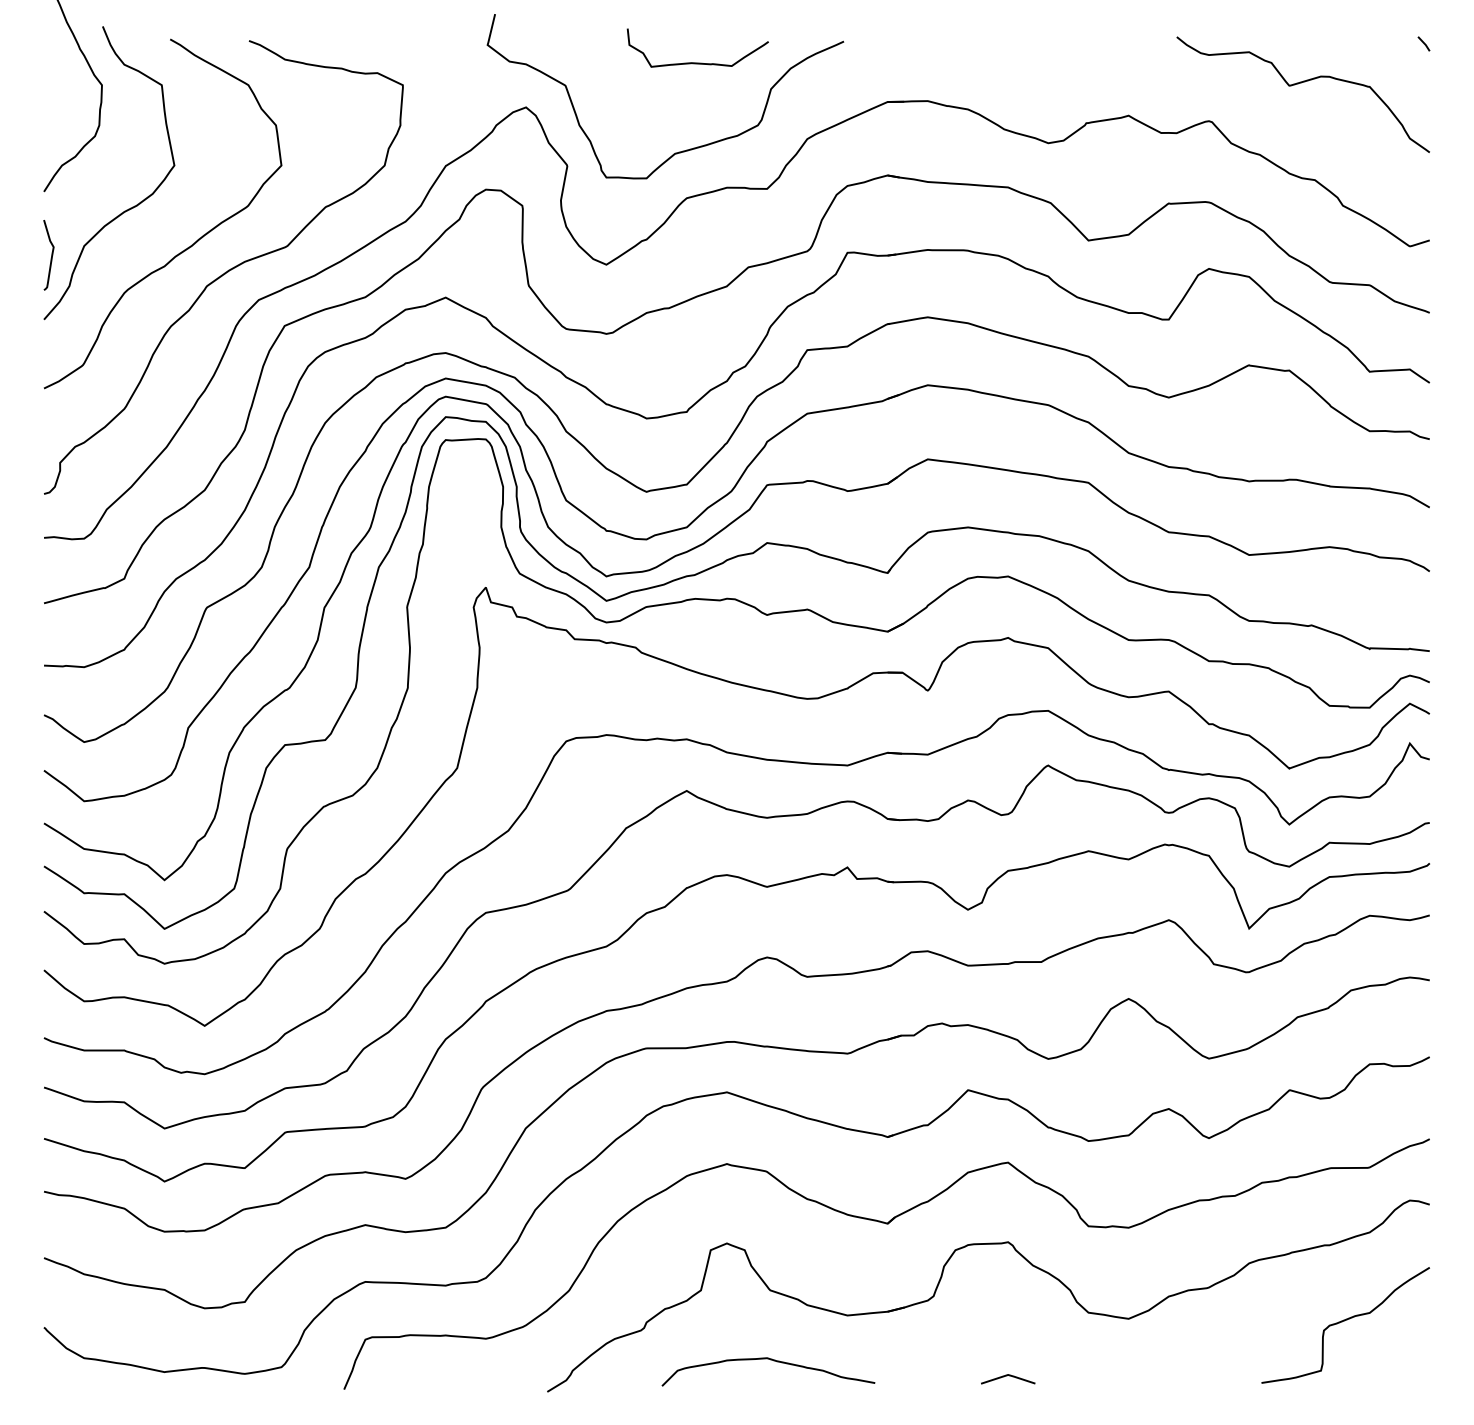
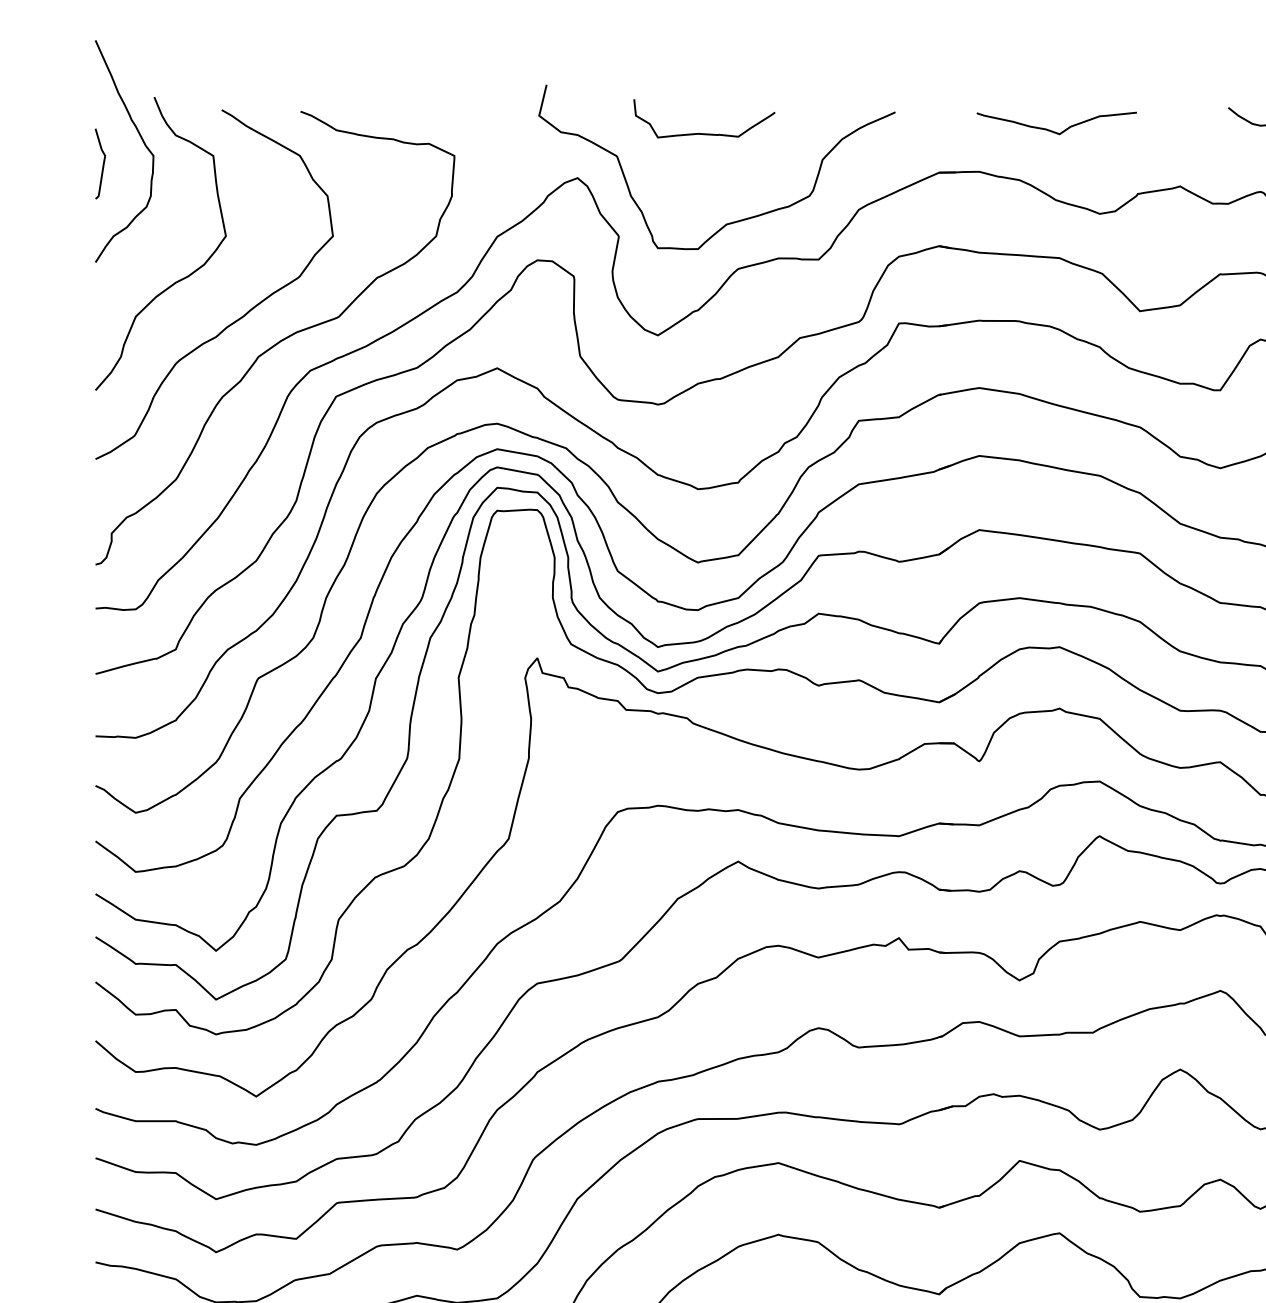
curve: (1002, 60) -> (1054, 131), added
curve: (697, 62) -> (704, 133), moved
curve: (51, 255) -> (103, 164), moved

